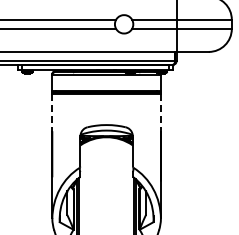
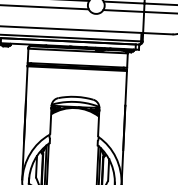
line: (52, 113) -> (26, 83), dashed -> solid
line: (160, 113) -> (125, 88), dashed -> solid

